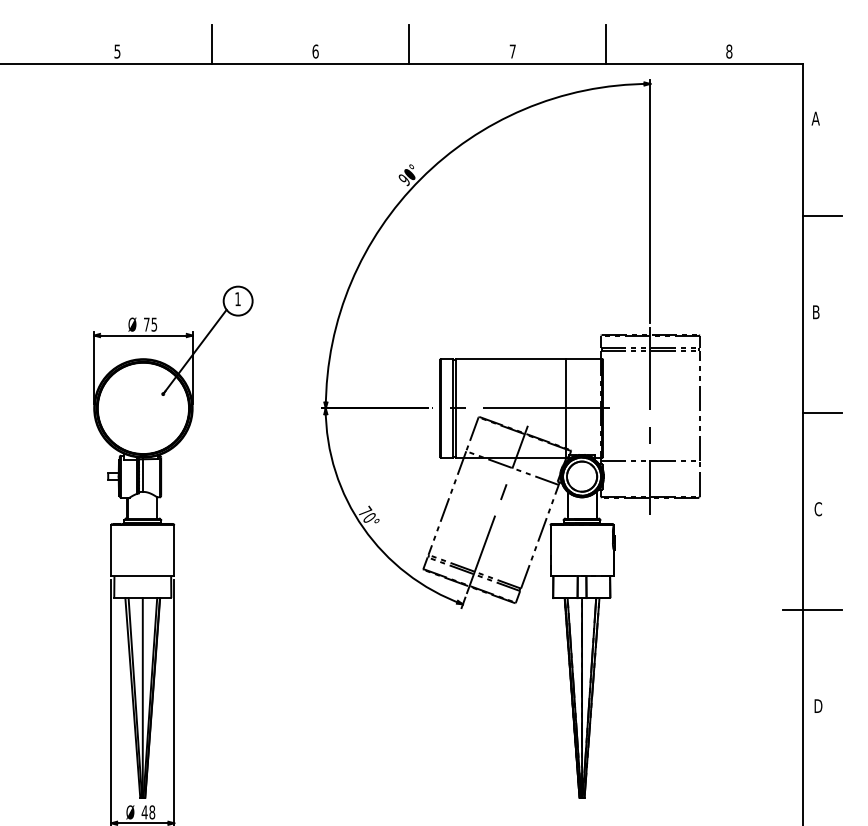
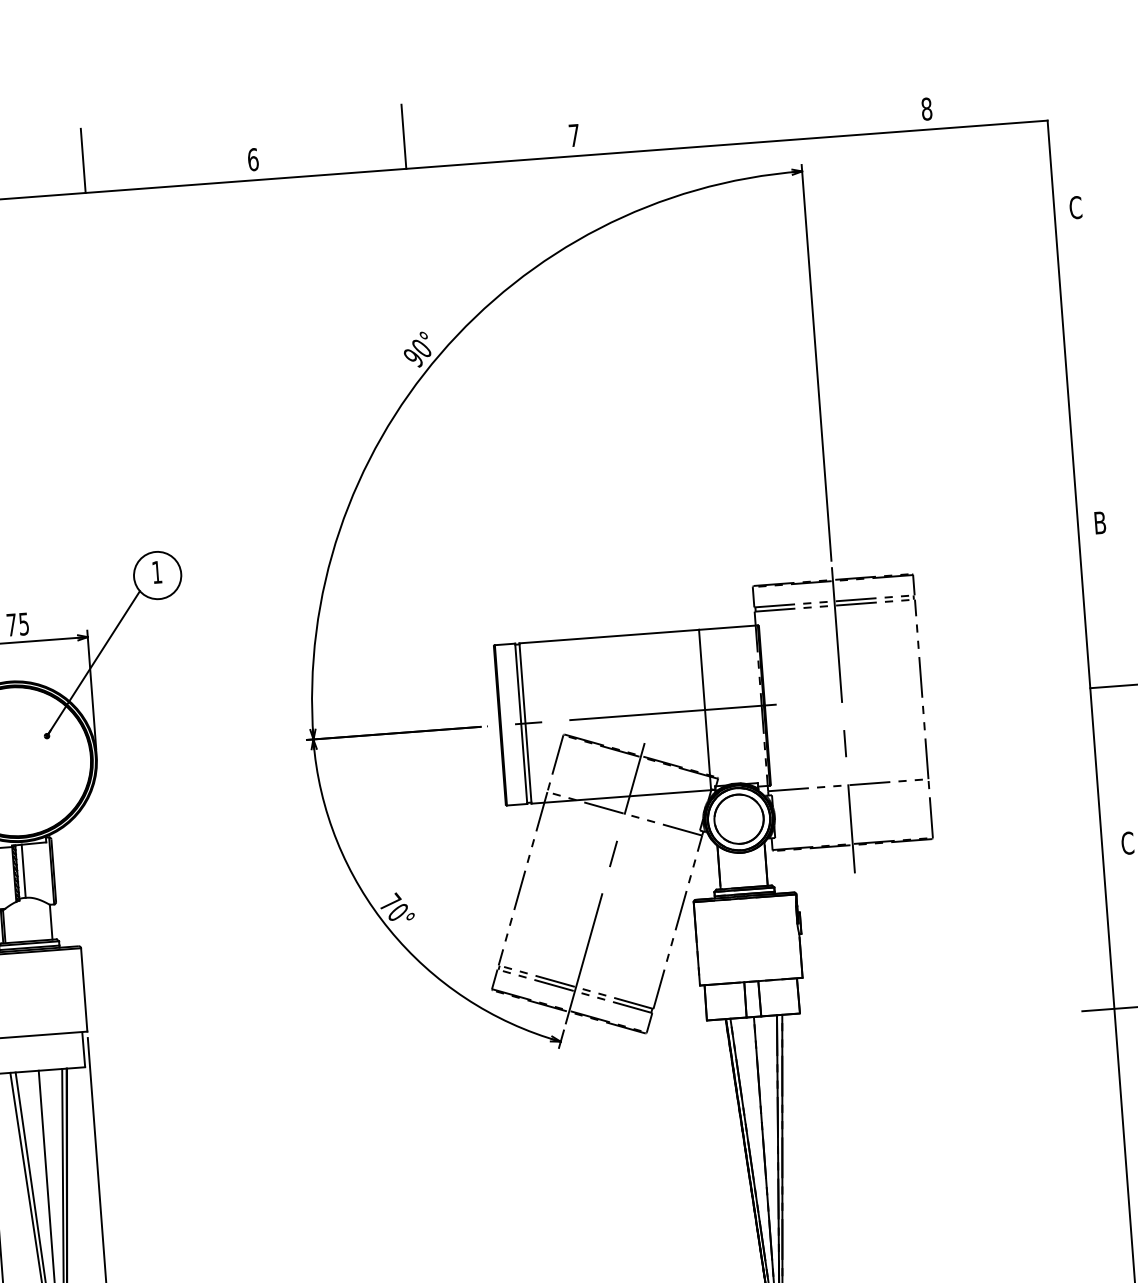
line: (605, 44) -> (724, 112), removed
text: (815, 118) -> (1075, 207), A -> C
line: (821, 215) -> (1096, 364), removed

